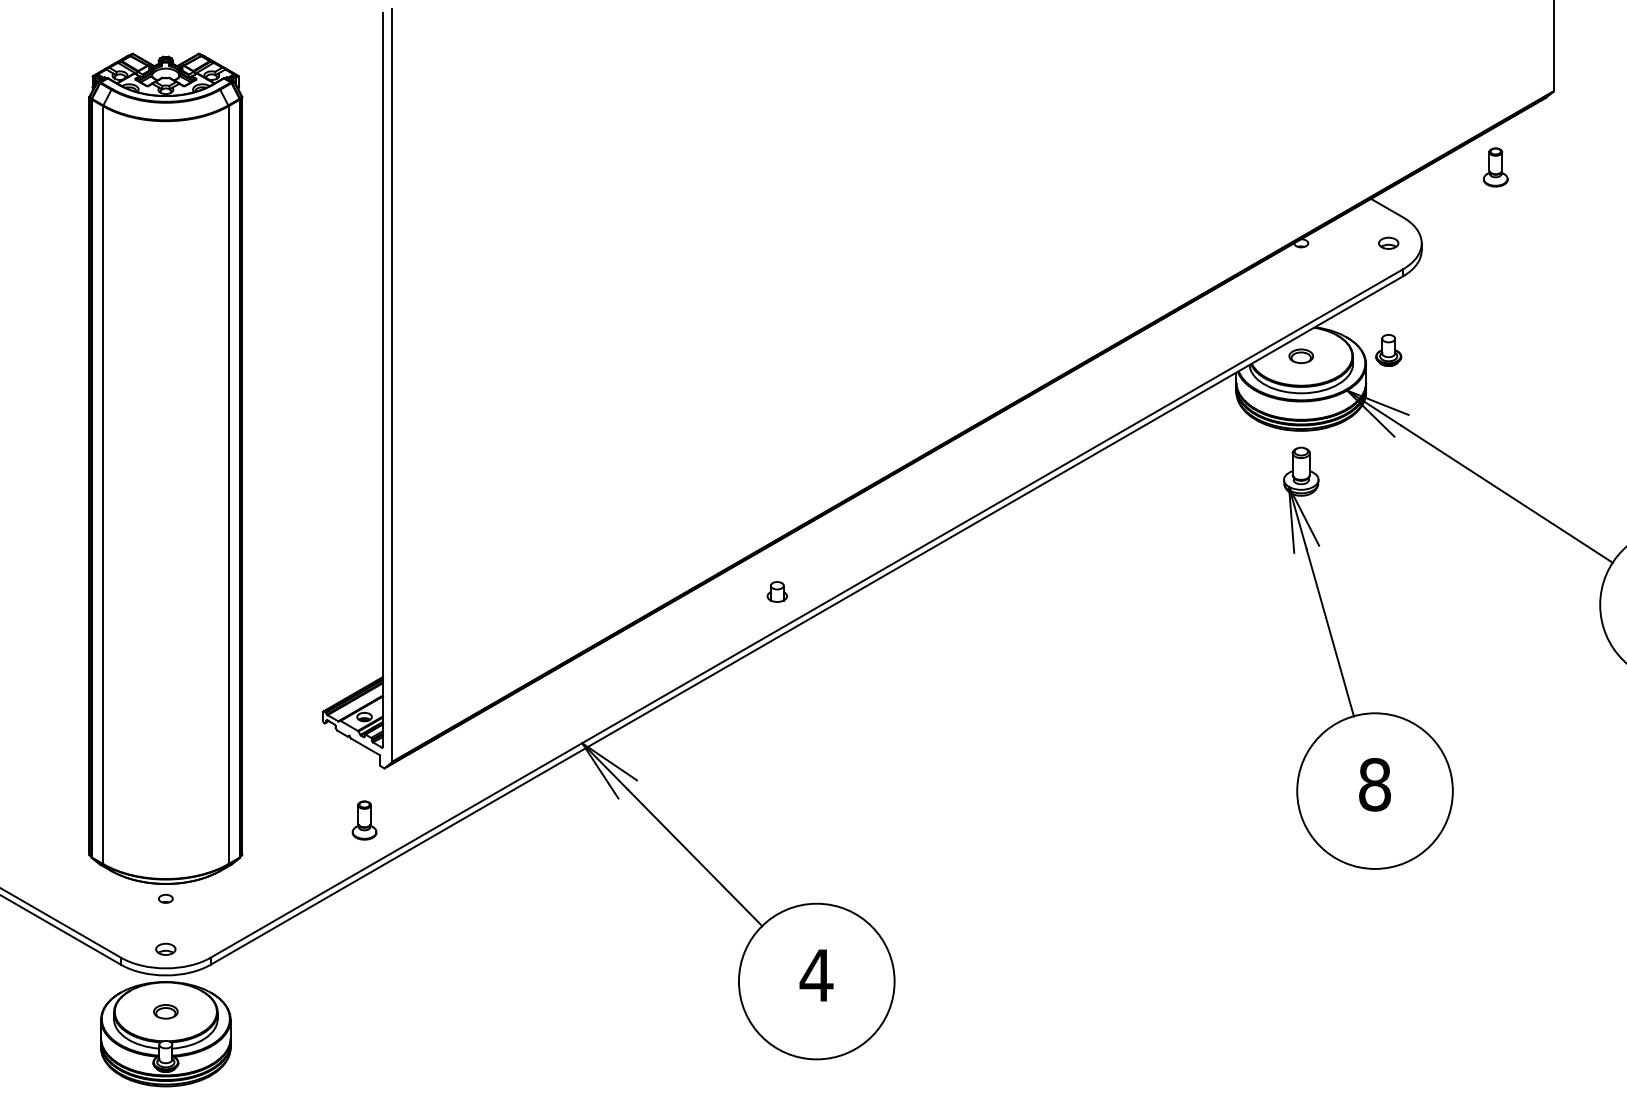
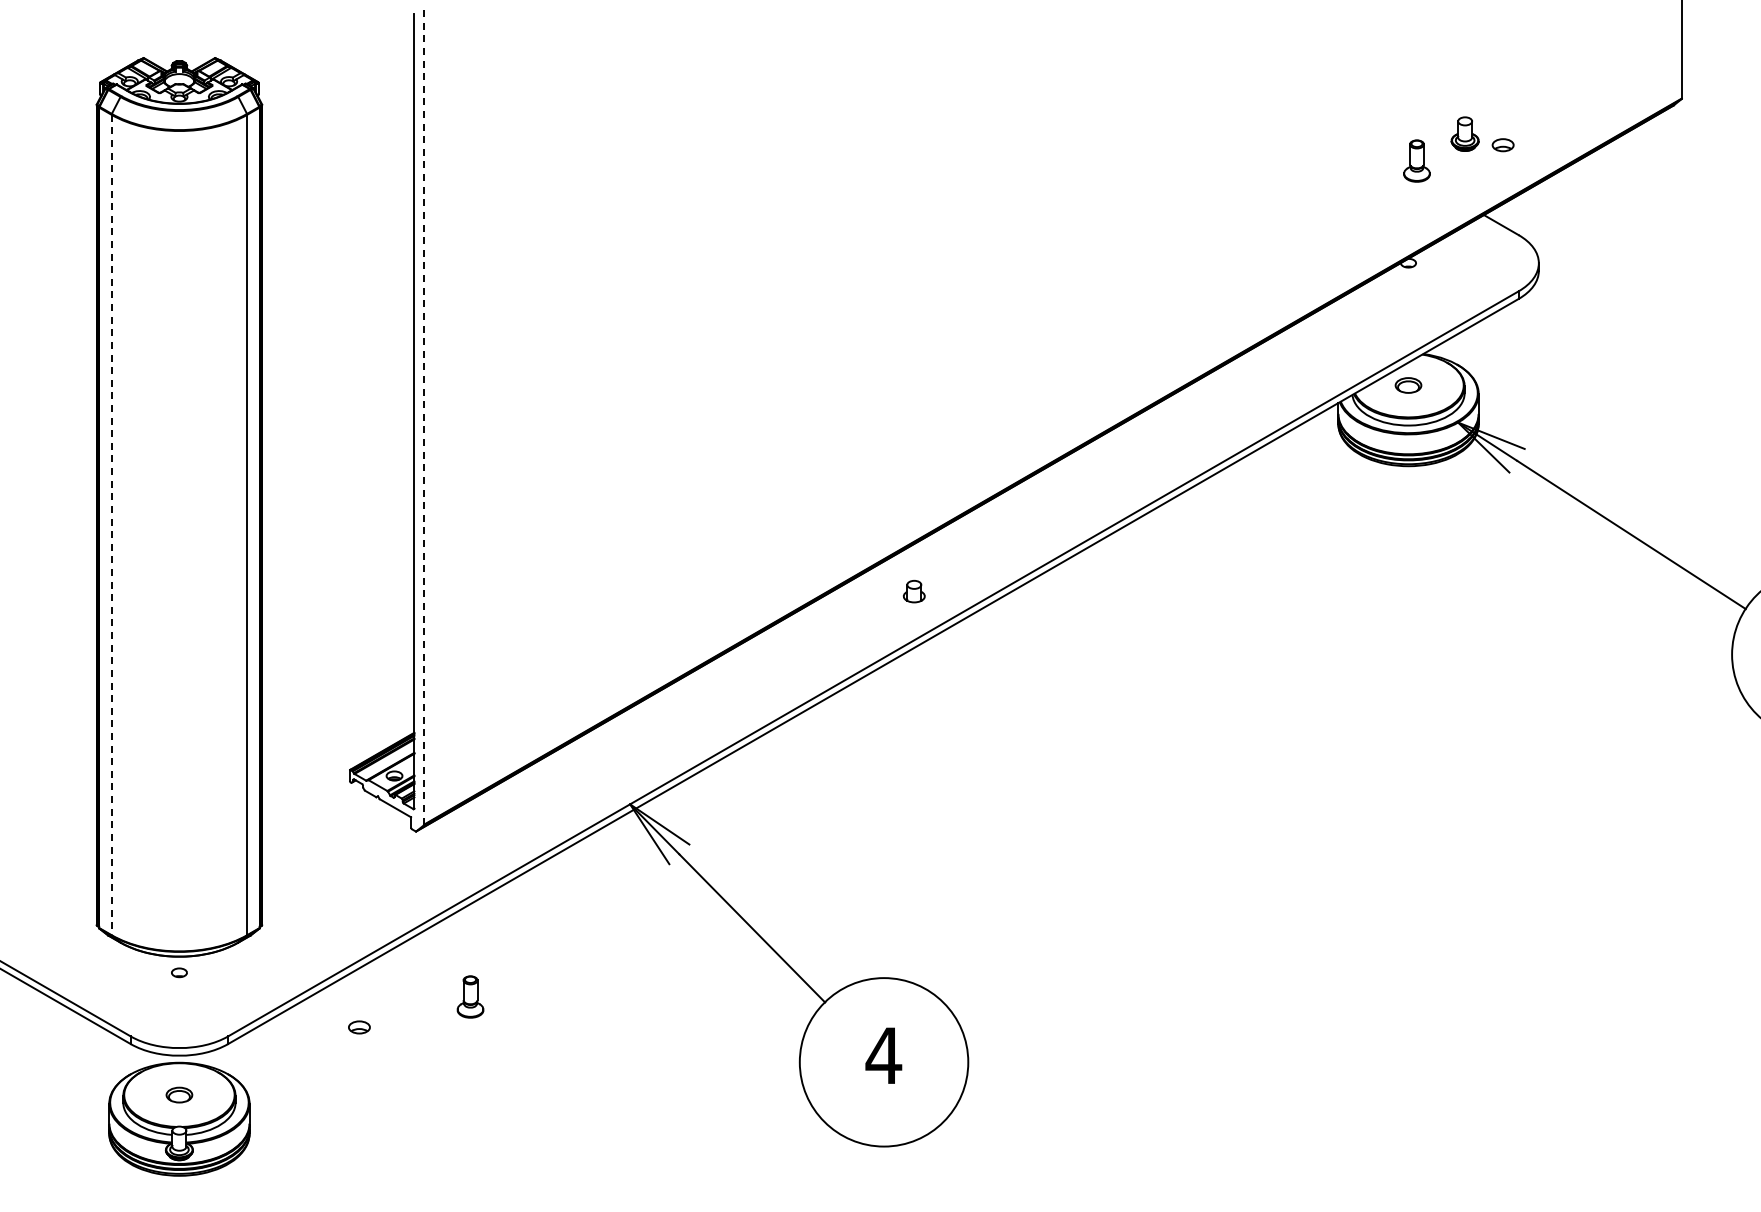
part: (1495, 166) -> (1416, 160), moved
part: (1388, 243) -> (1502, 145), moved
part: (1388, 349) -> (1464, 133), moved
line: (392, 385) -> (424, 417), solid -> dashed
line: (103, 485) -> (111, 525), solid -> dashed
part: (777, 591) -> (914, 591), moved
part: (1340, 666) -> (1451, 721), removed
part: (364, 820) -> (470, 996), moved
part: (165, 949) -> (359, 1027), moved

